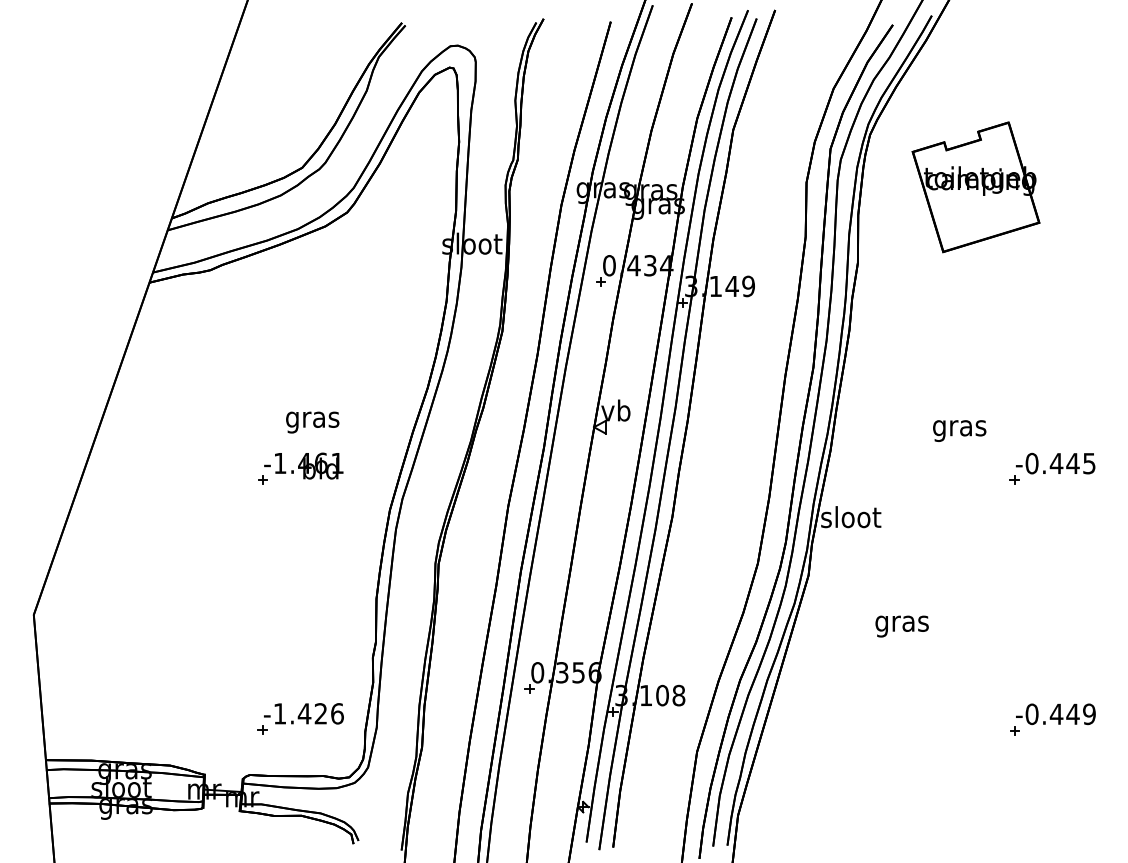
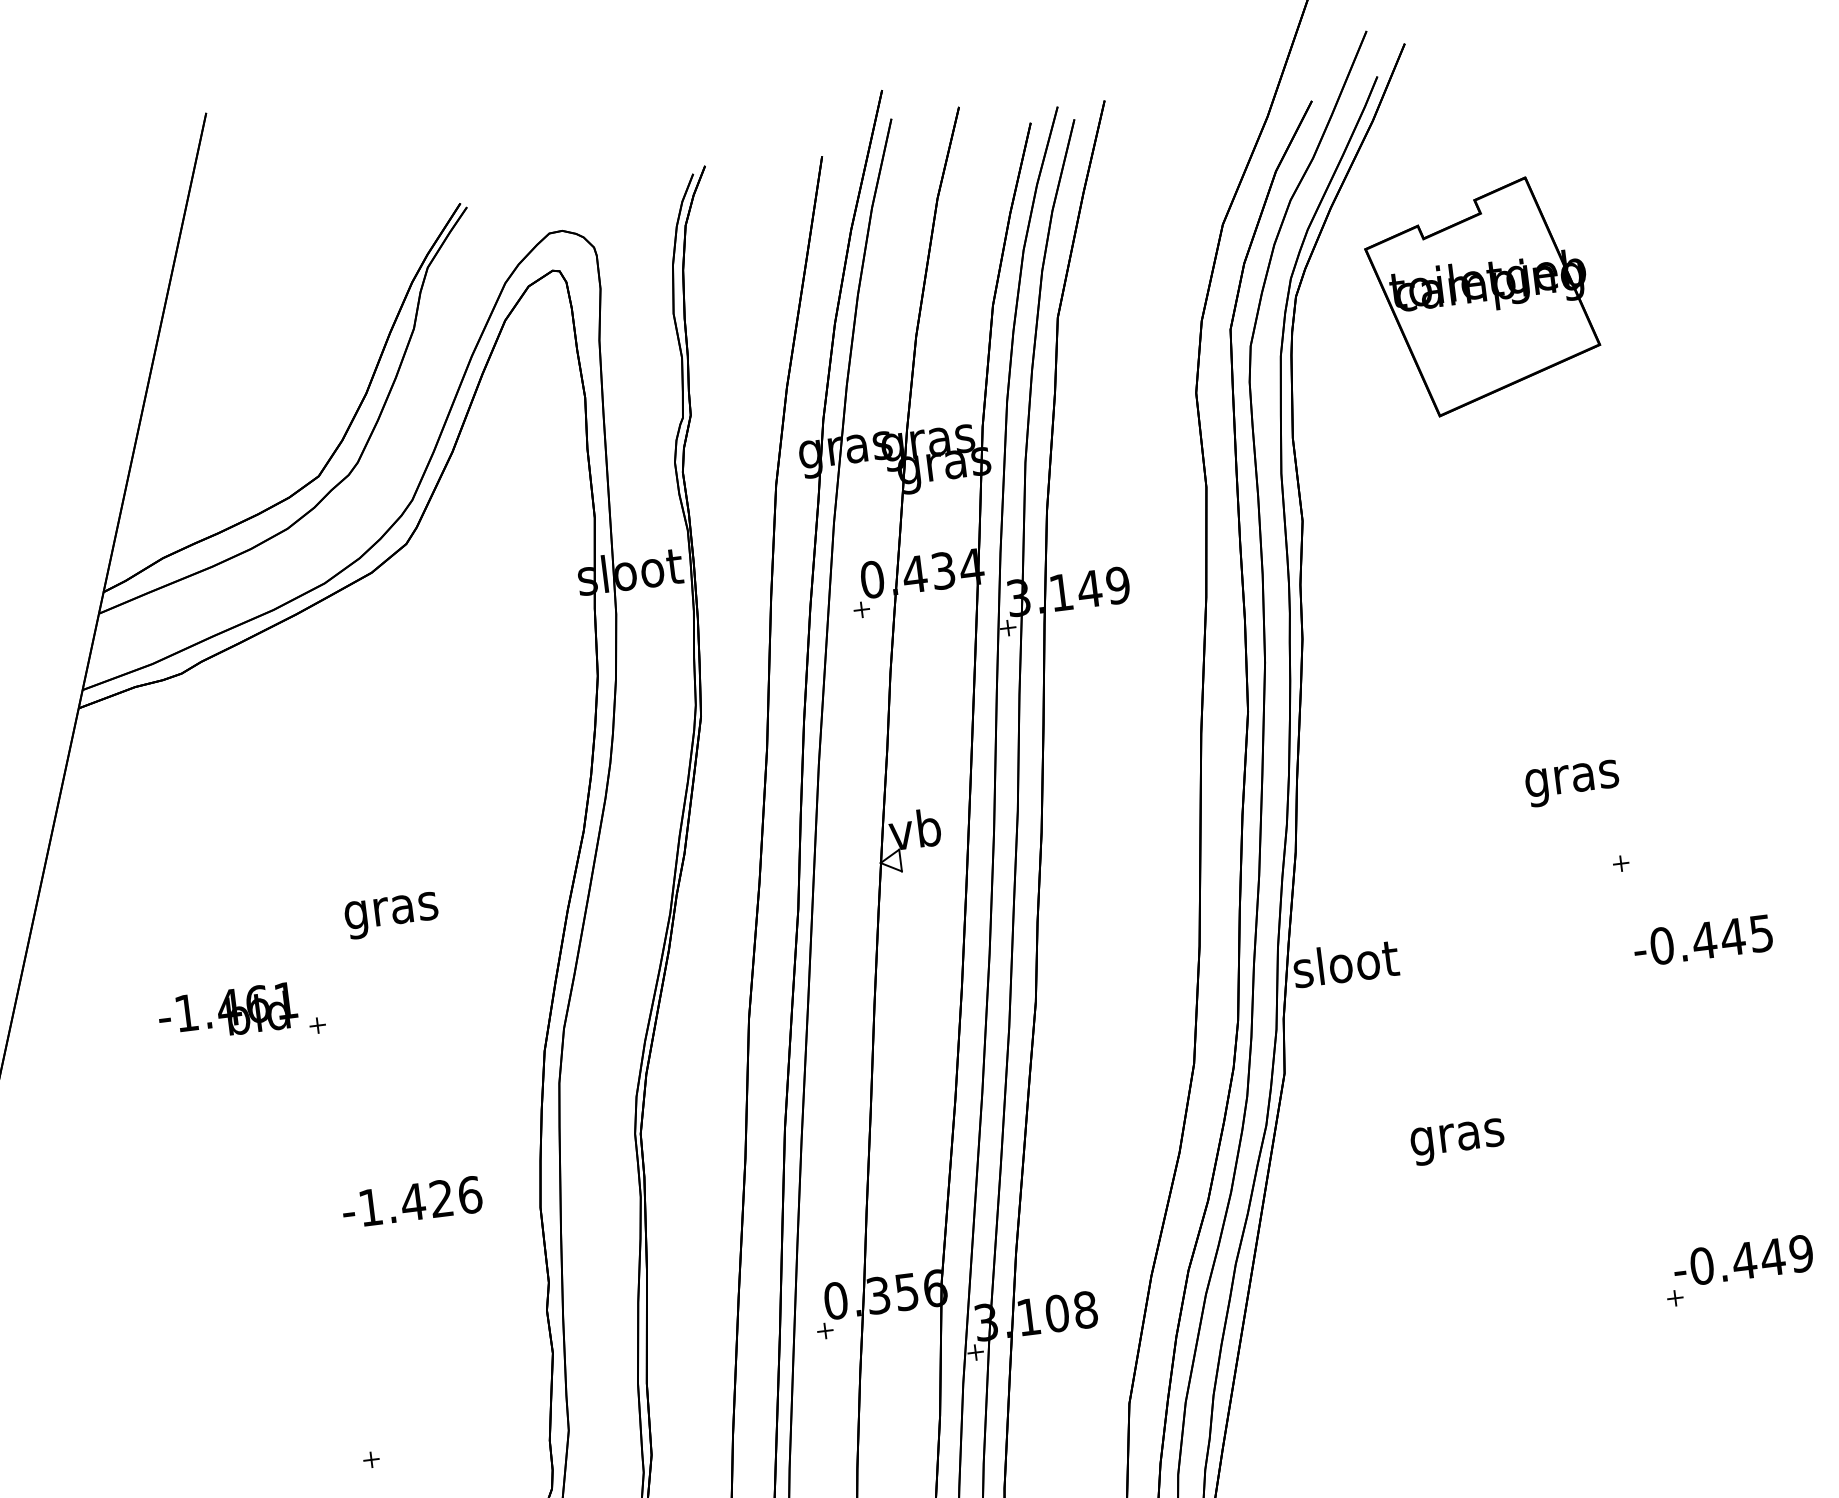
part: (975, 187) -> (1481, 297), moved
text: (959, 430) -> (1572, 782), moved
text: (1055, 463) -> (1702, 940), moved
text: (303, 465) -> (227, 1011), moved
text: (303, 713) -> (411, 1201), moved

